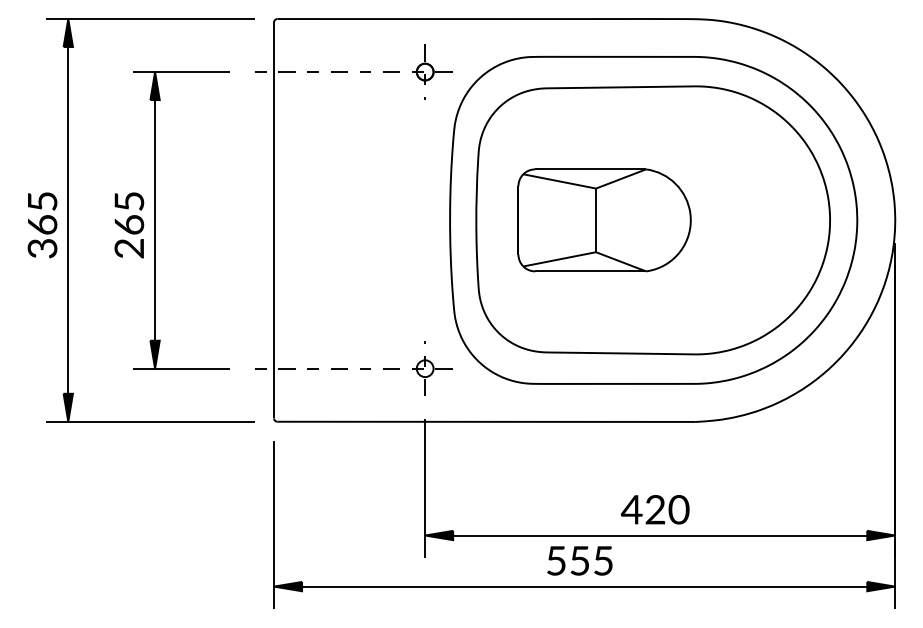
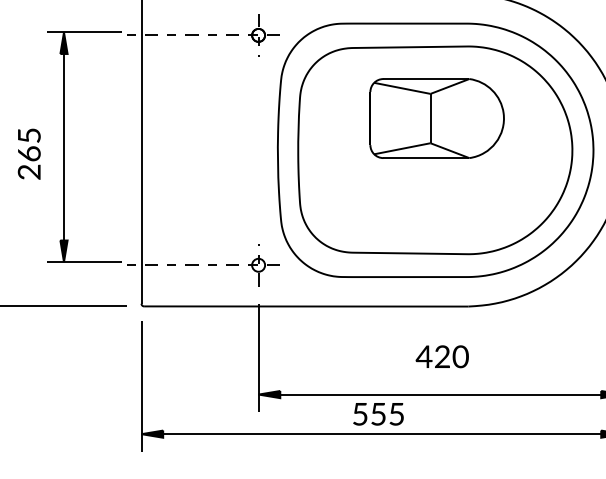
part: (155, 220) -> (64, 147), moved
part: (604, 220) -> (437, 118), moved
text: (654, 509) -> (441, 356), moved

